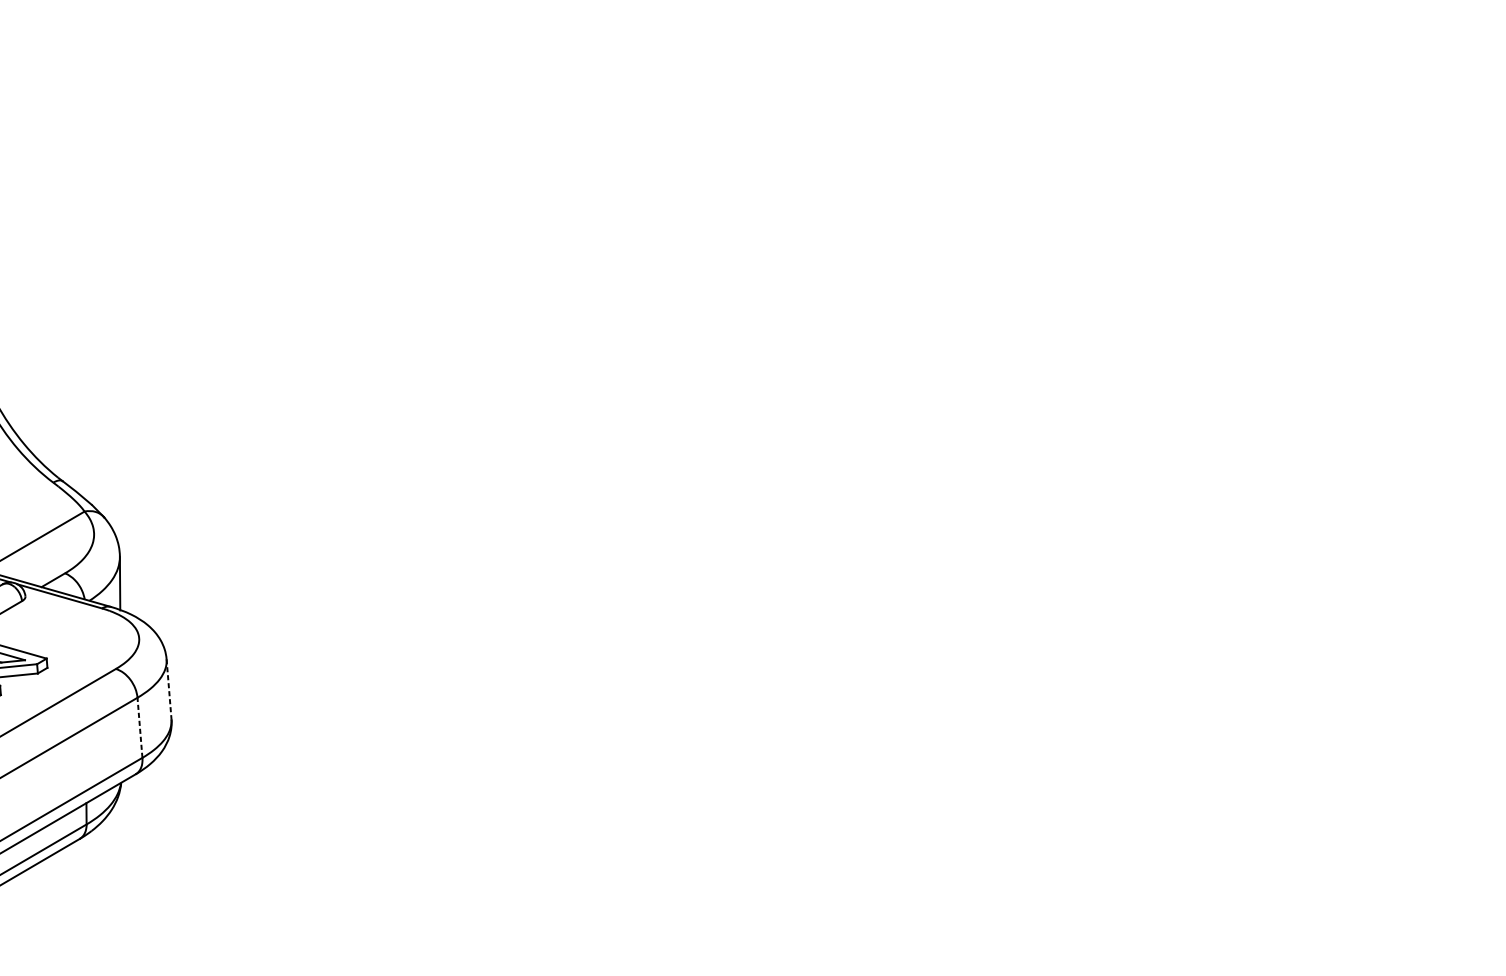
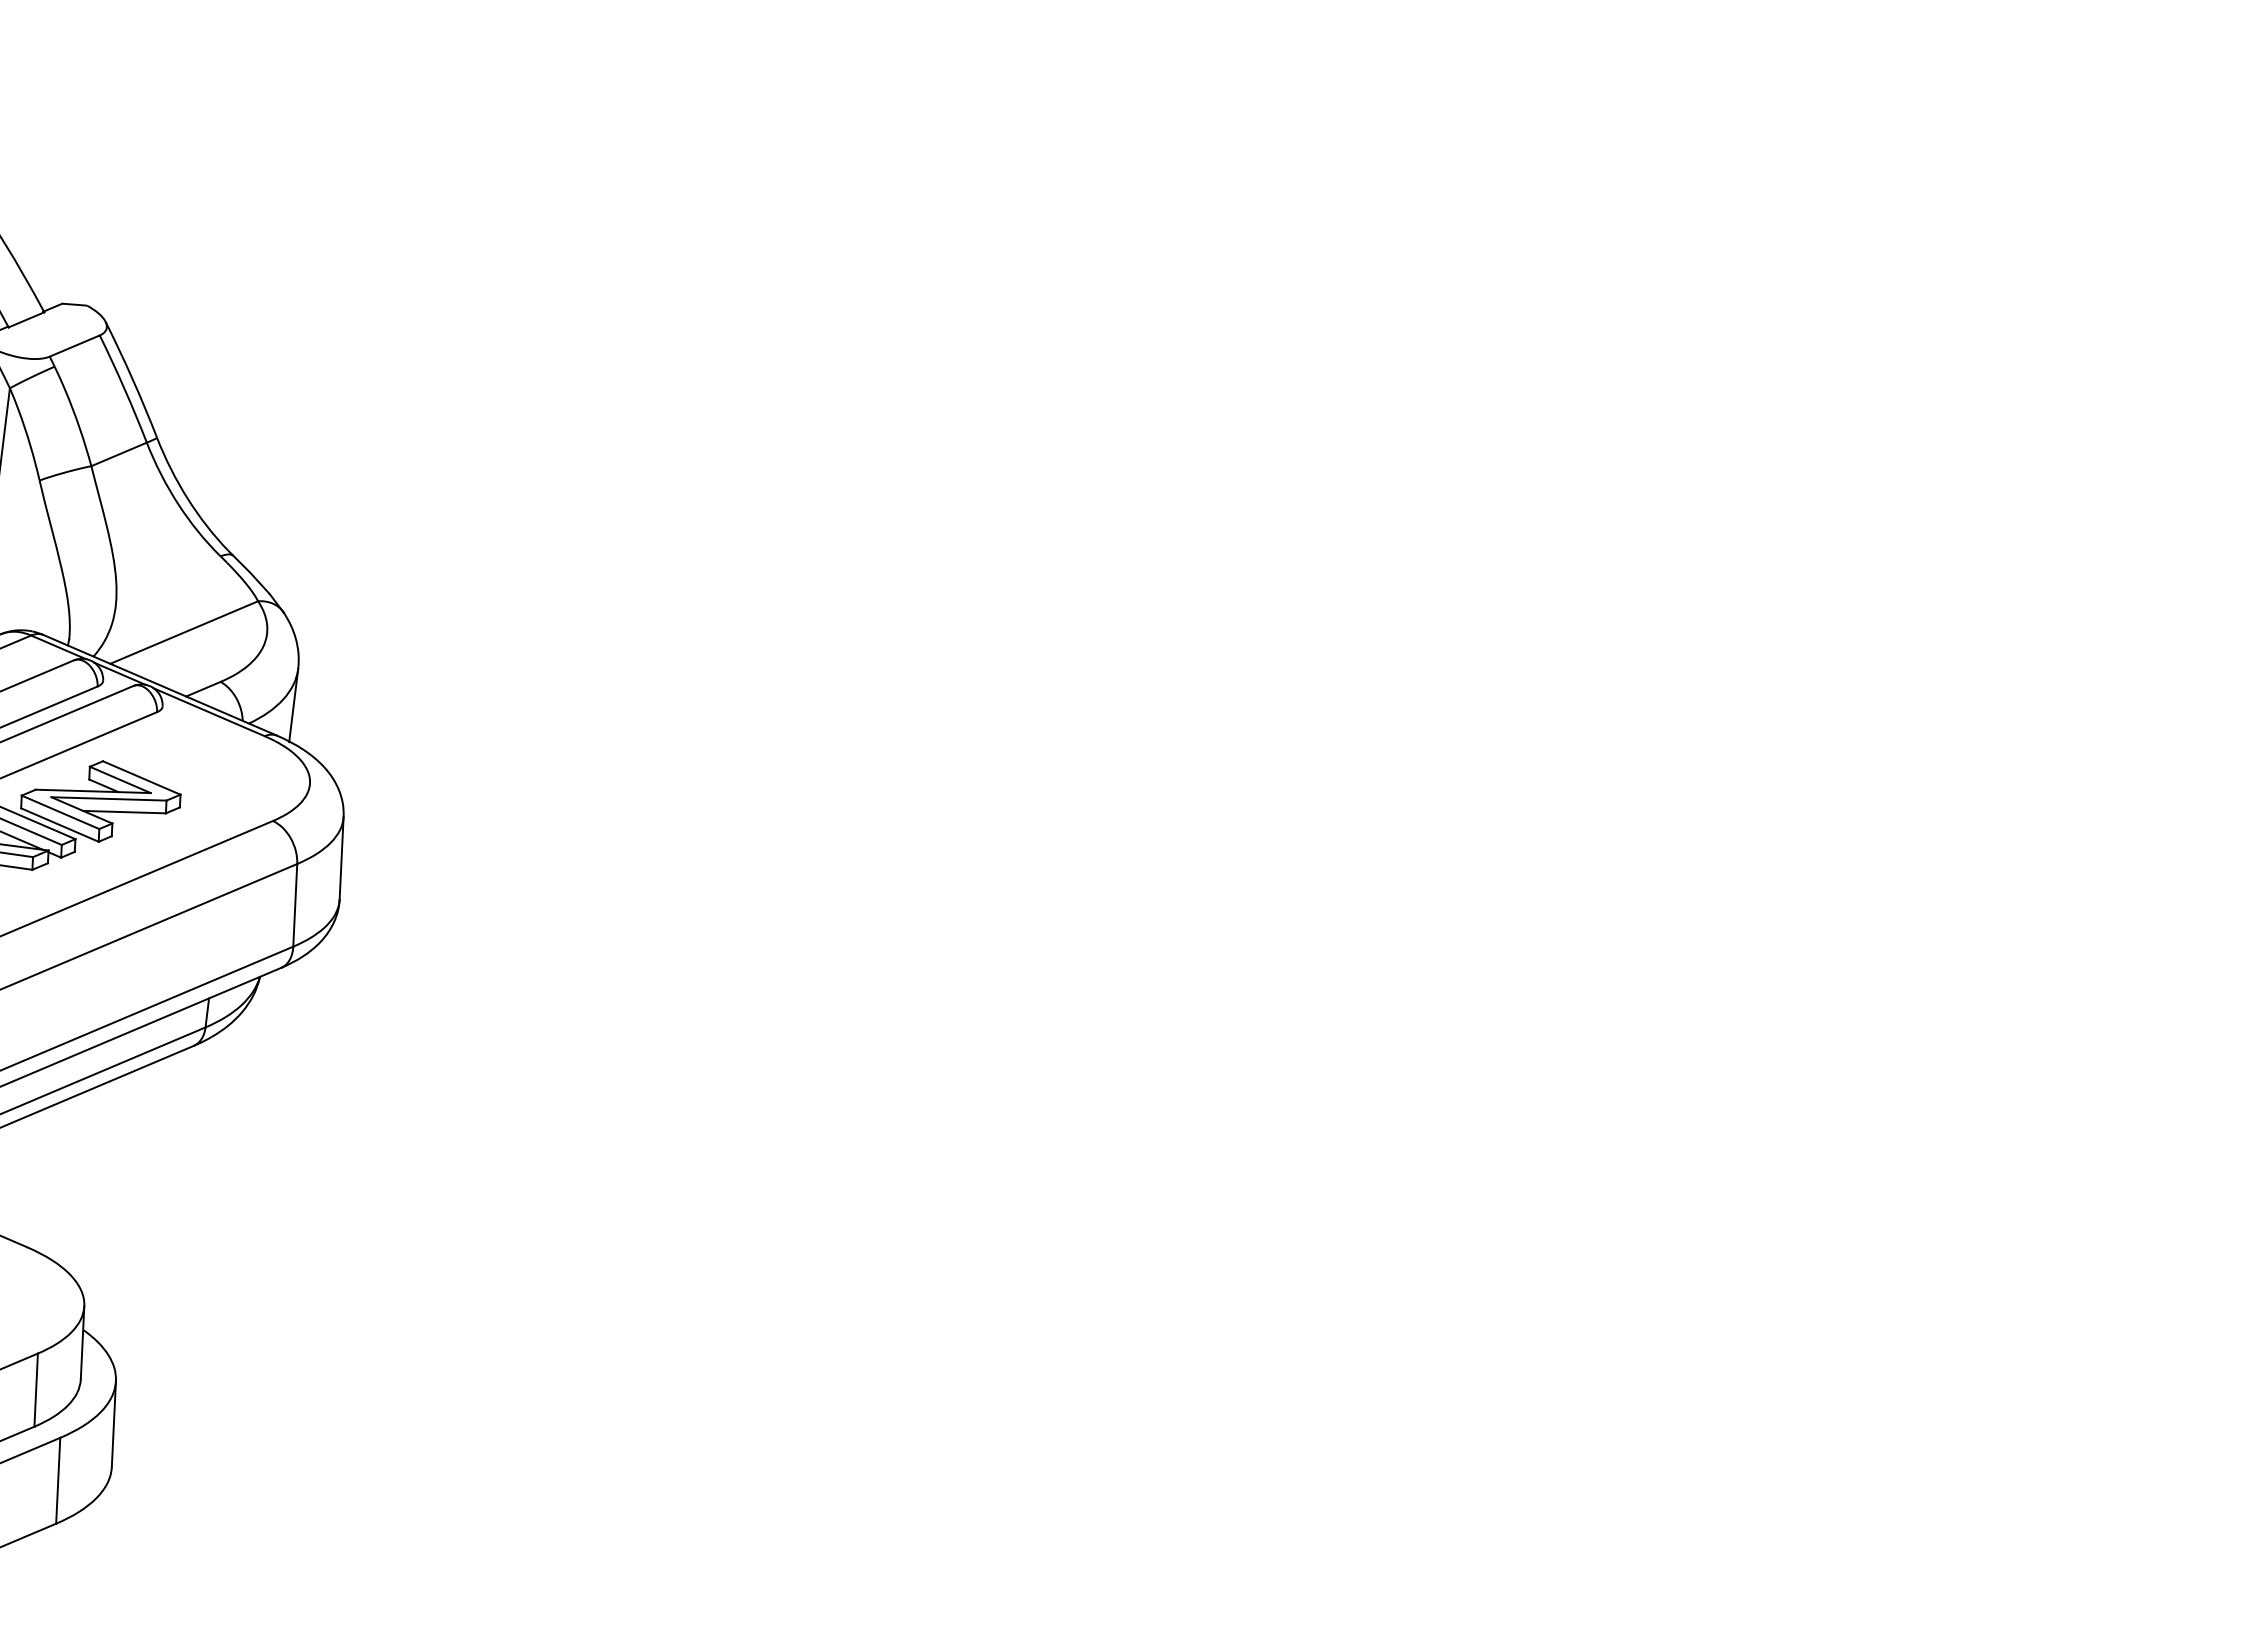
line: (168, 689) -> (341, 858), dashed -> solid
line: (140, 727) -> (295, 904), dashed -> solid

